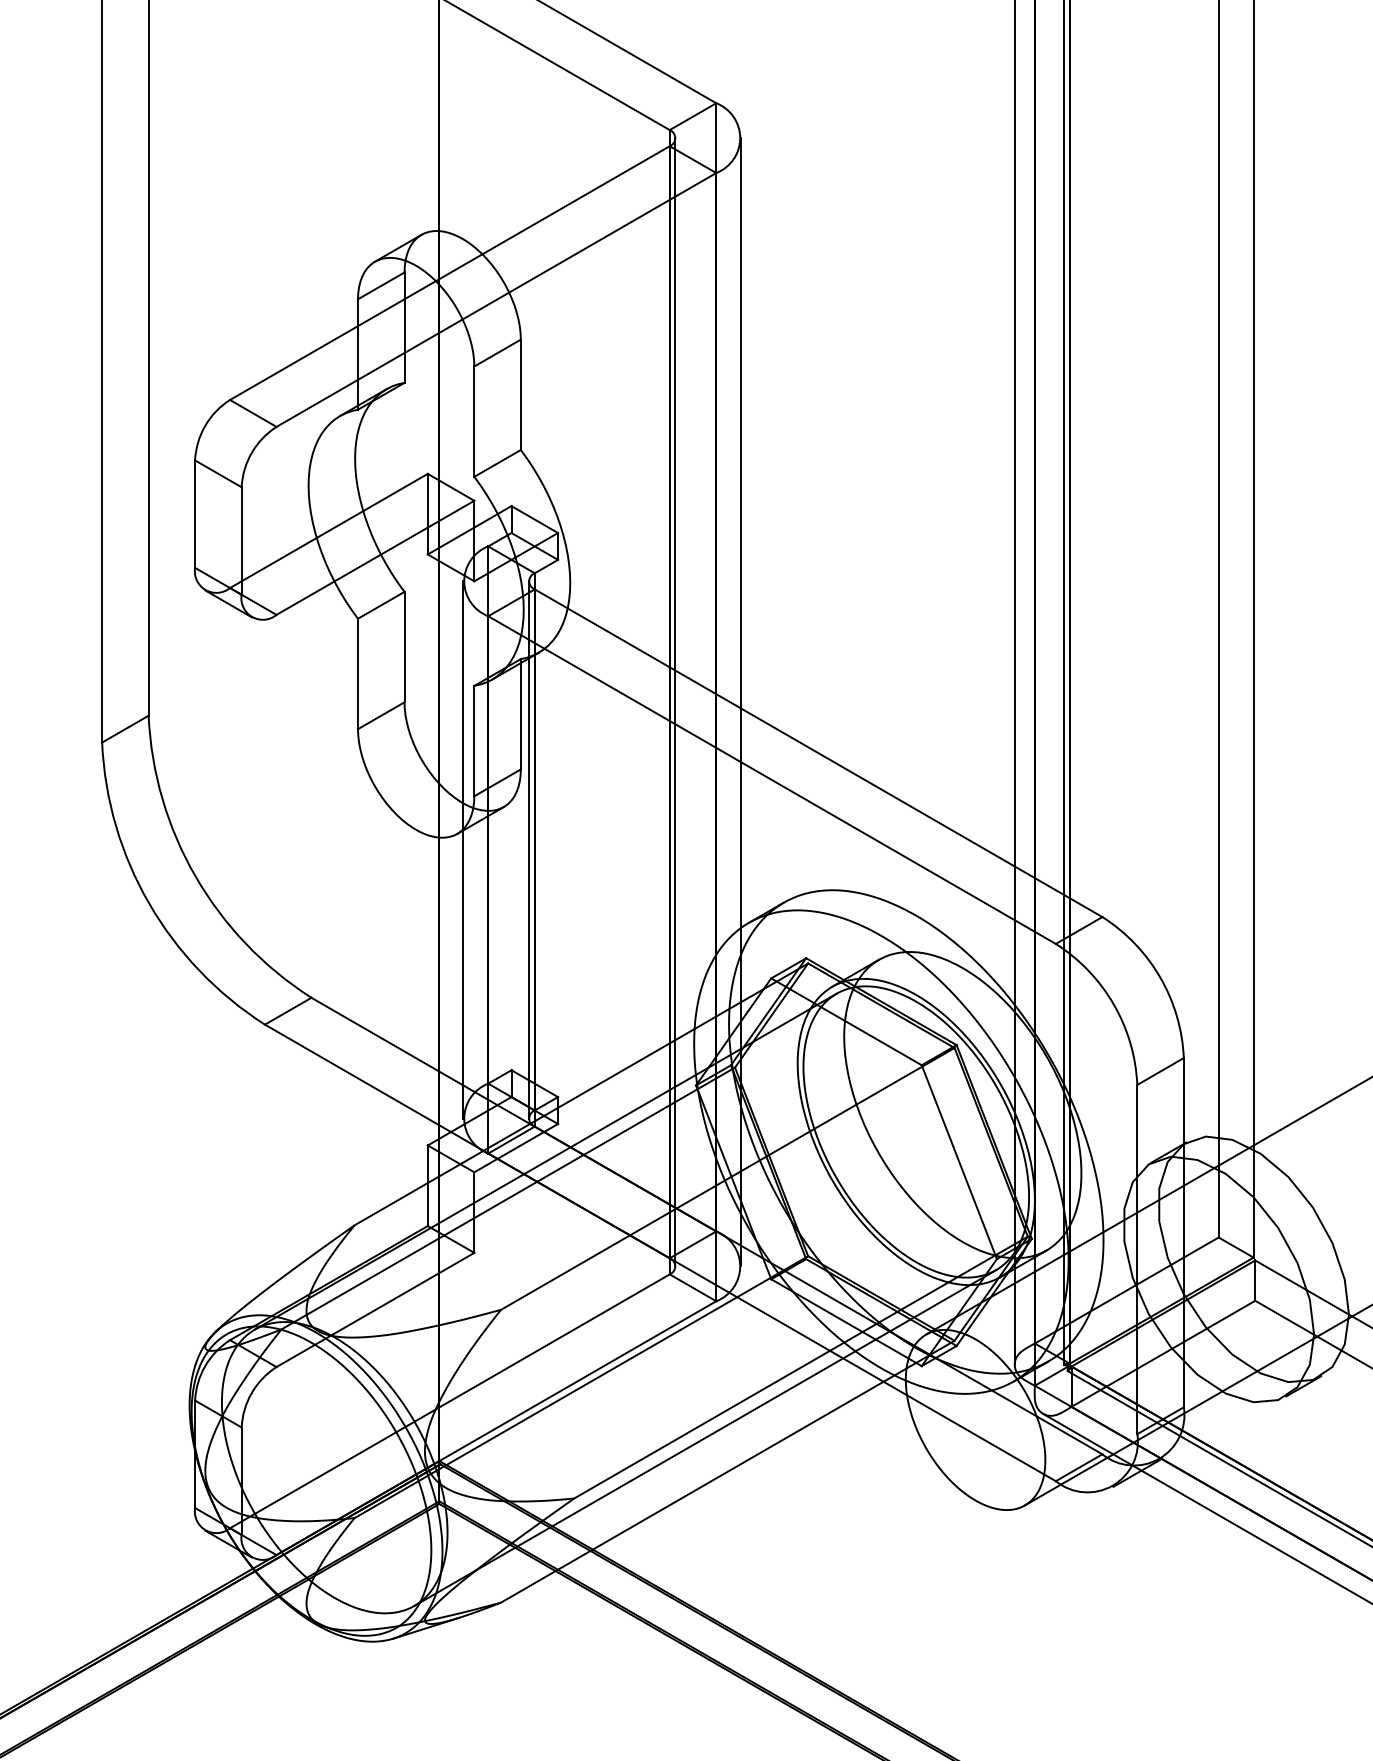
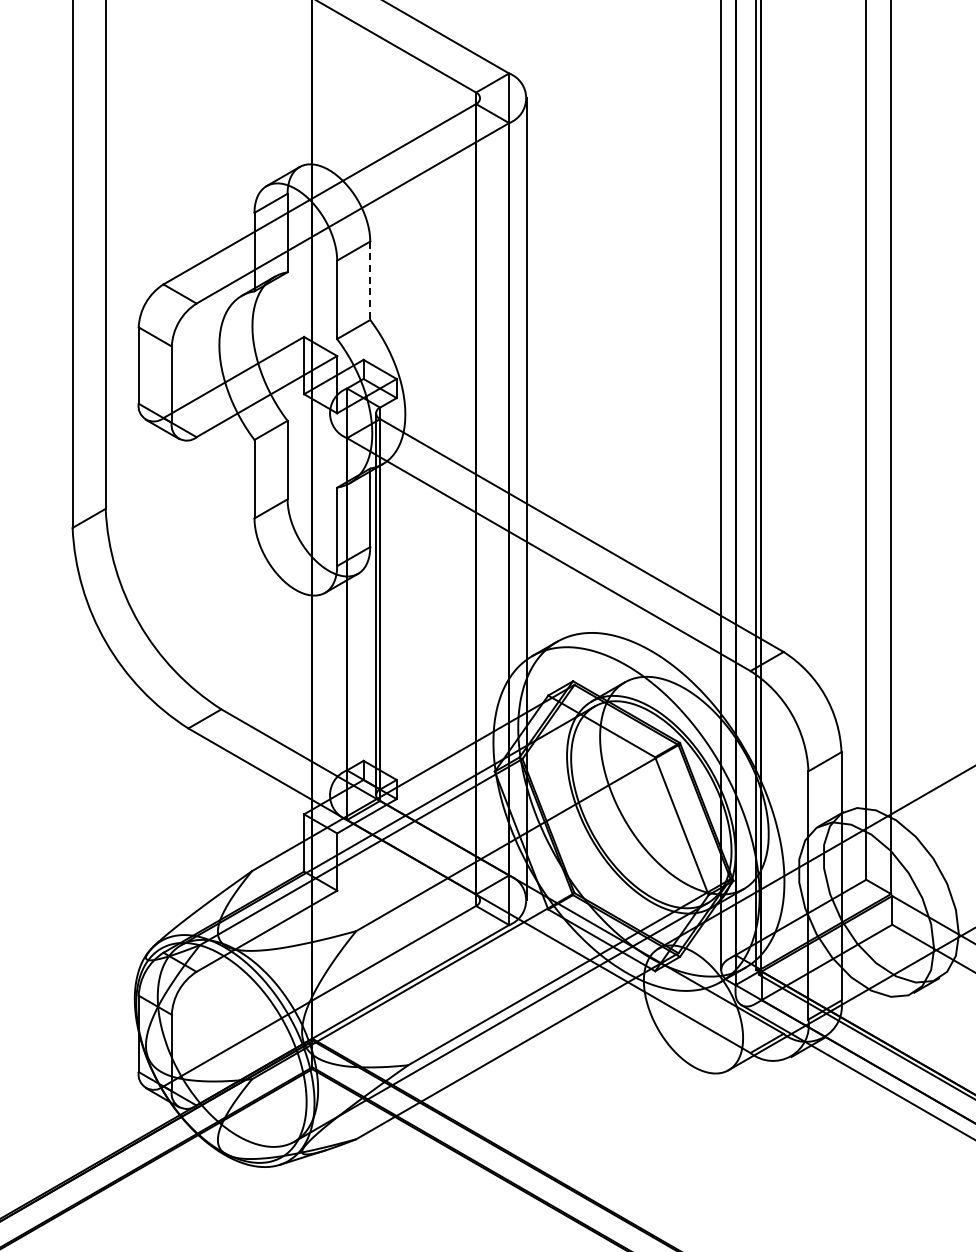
line: (521, 395) -> (370, 281), solid -> dashed
line: (675, 702) -> (480, 499), removed
line: (463, 850) -> (329, 604), removed

